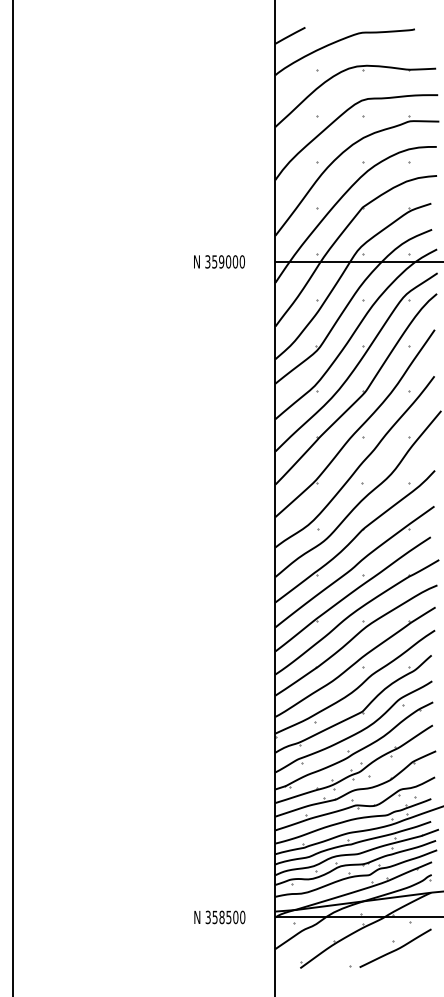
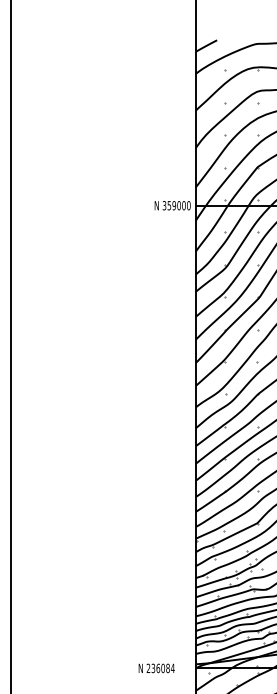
text: (219, 261) -> (172, 205), moved
text: (225, 917) -> (160, 668), 358500 -> 236084

